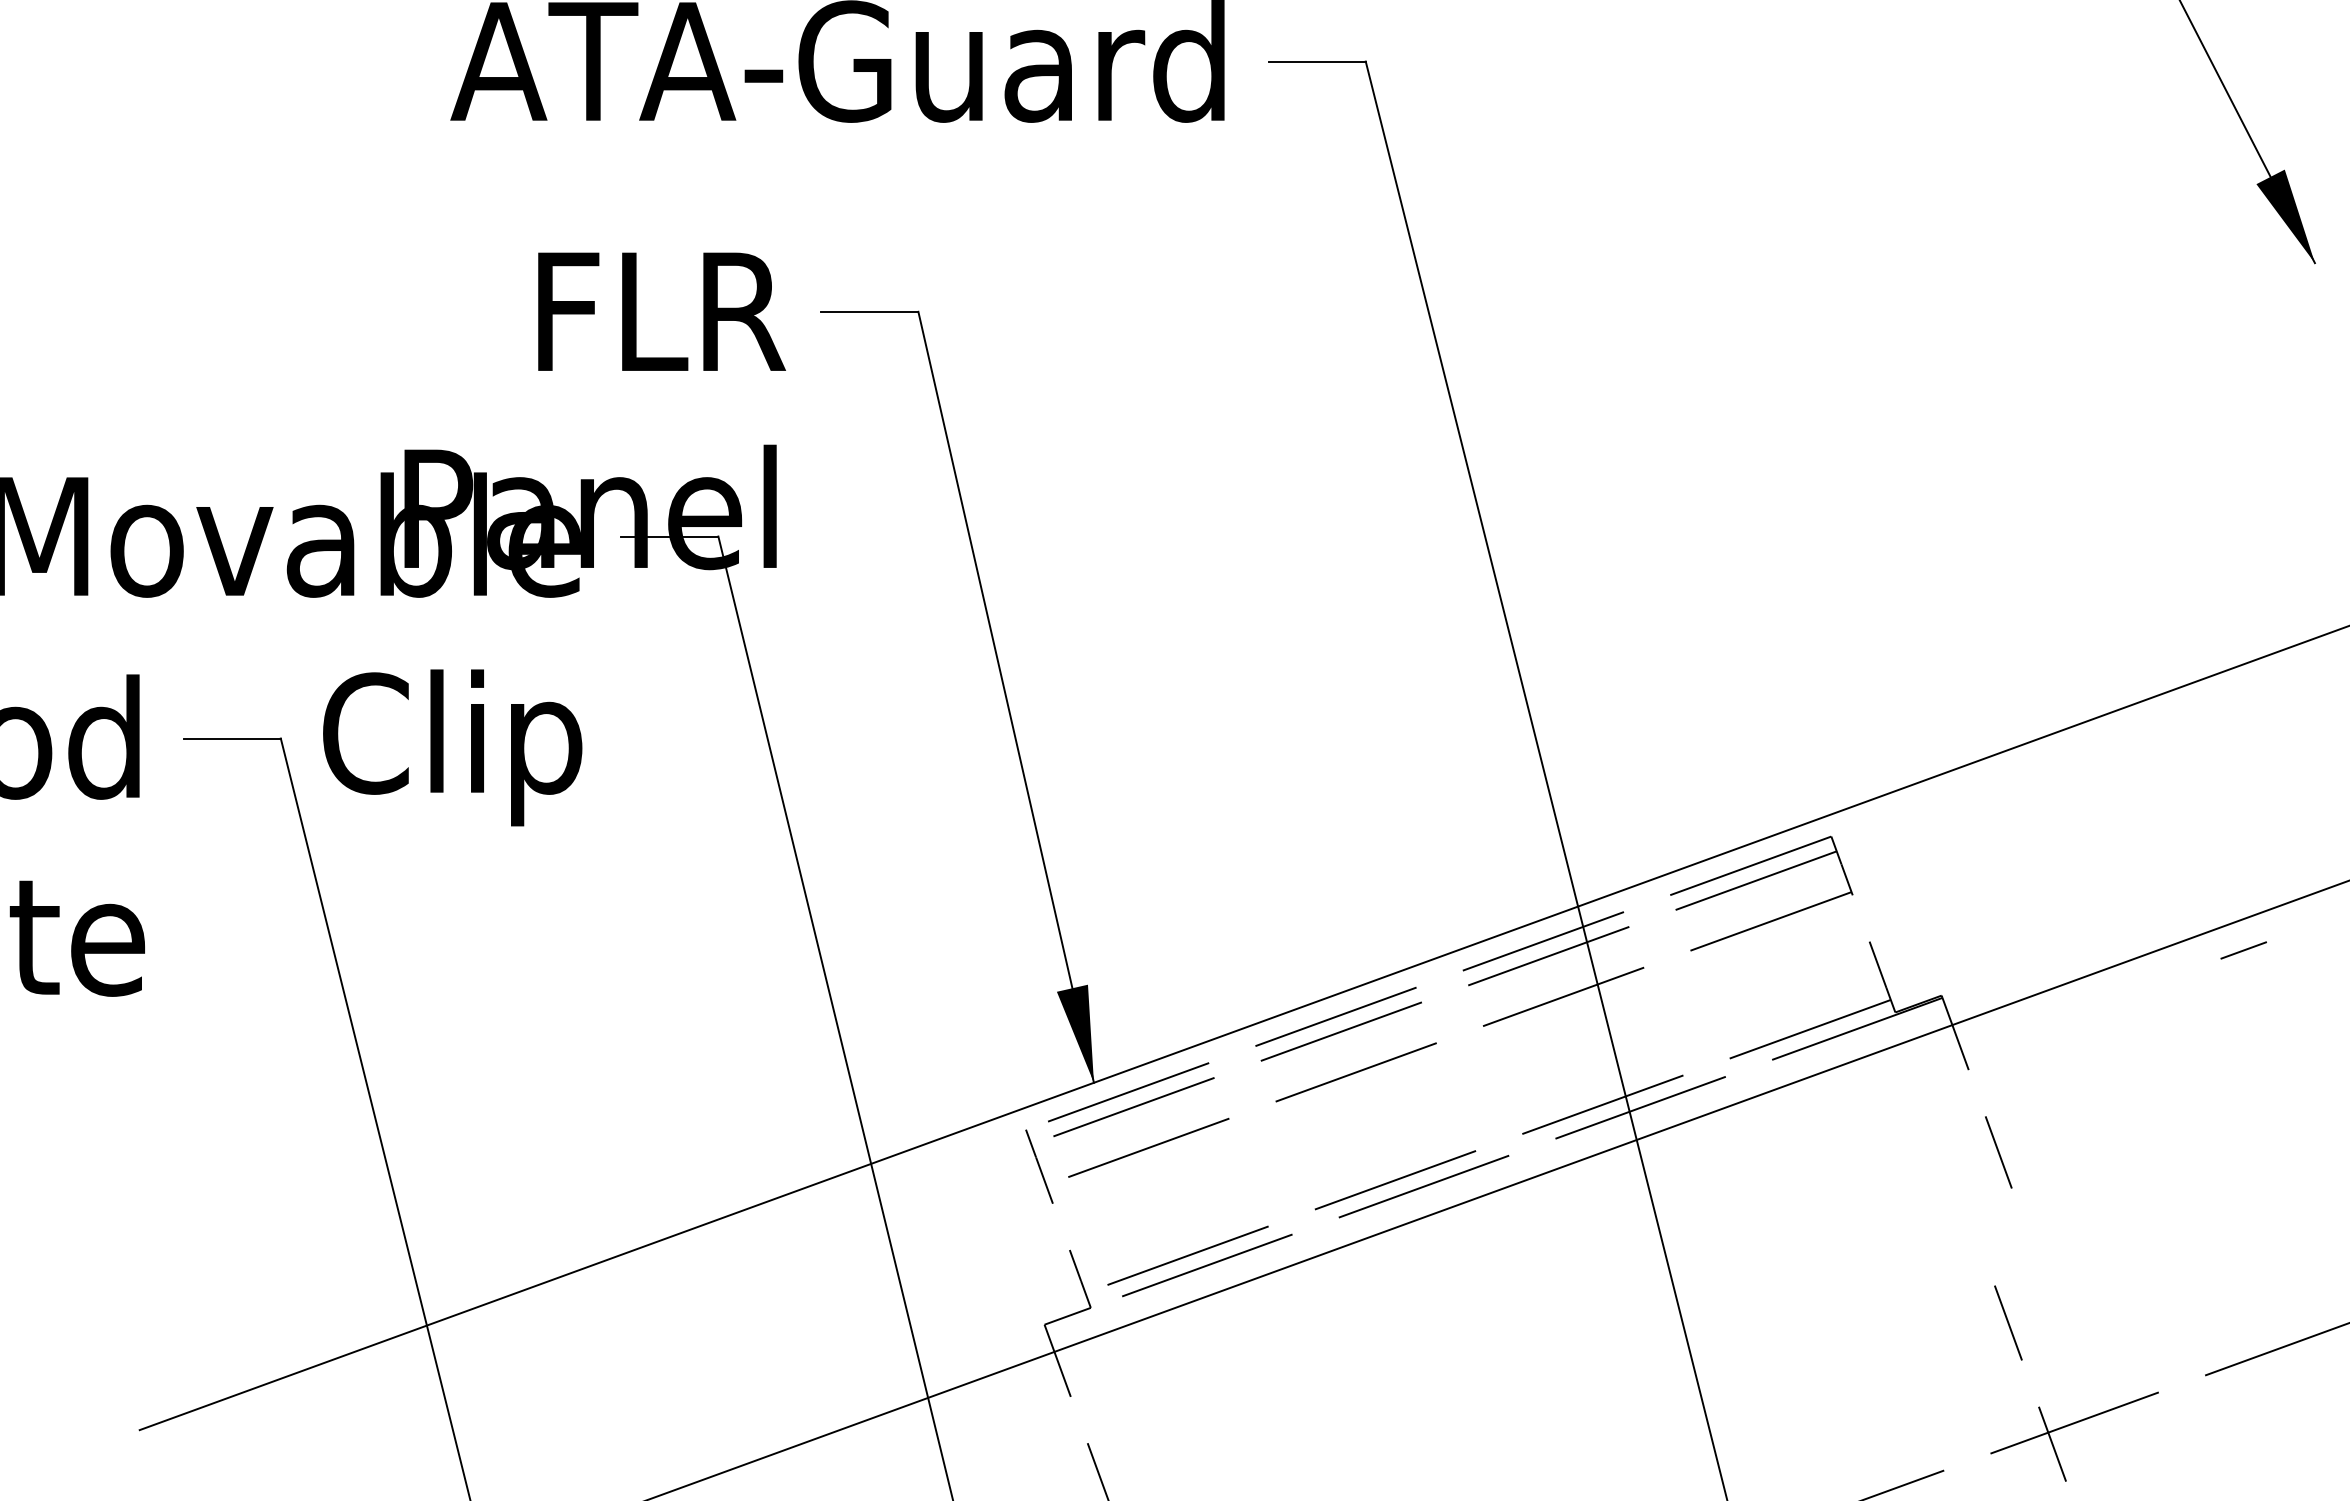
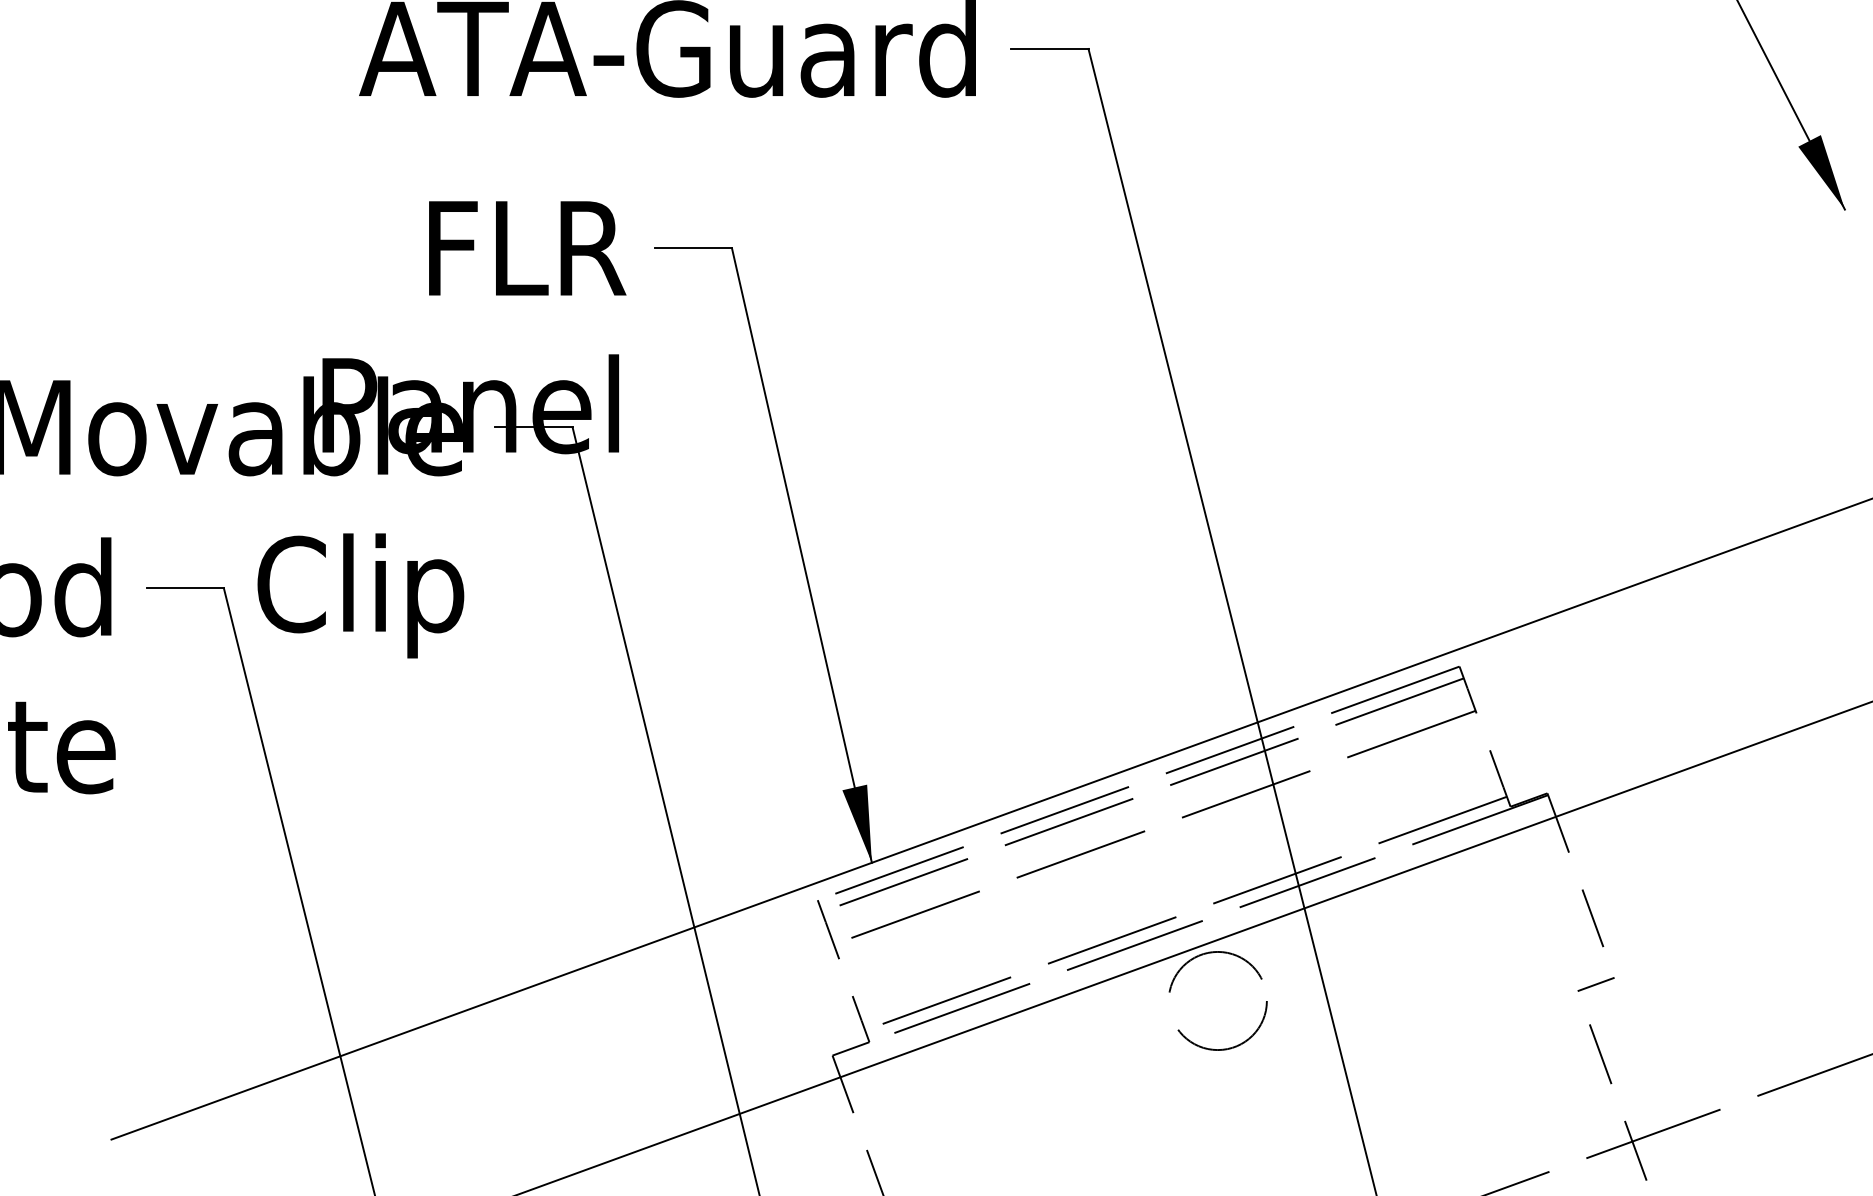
line: (2243, 950) -> (1595, 984), moved
circle: (1528, 1255) -> (1218, 1000), added

